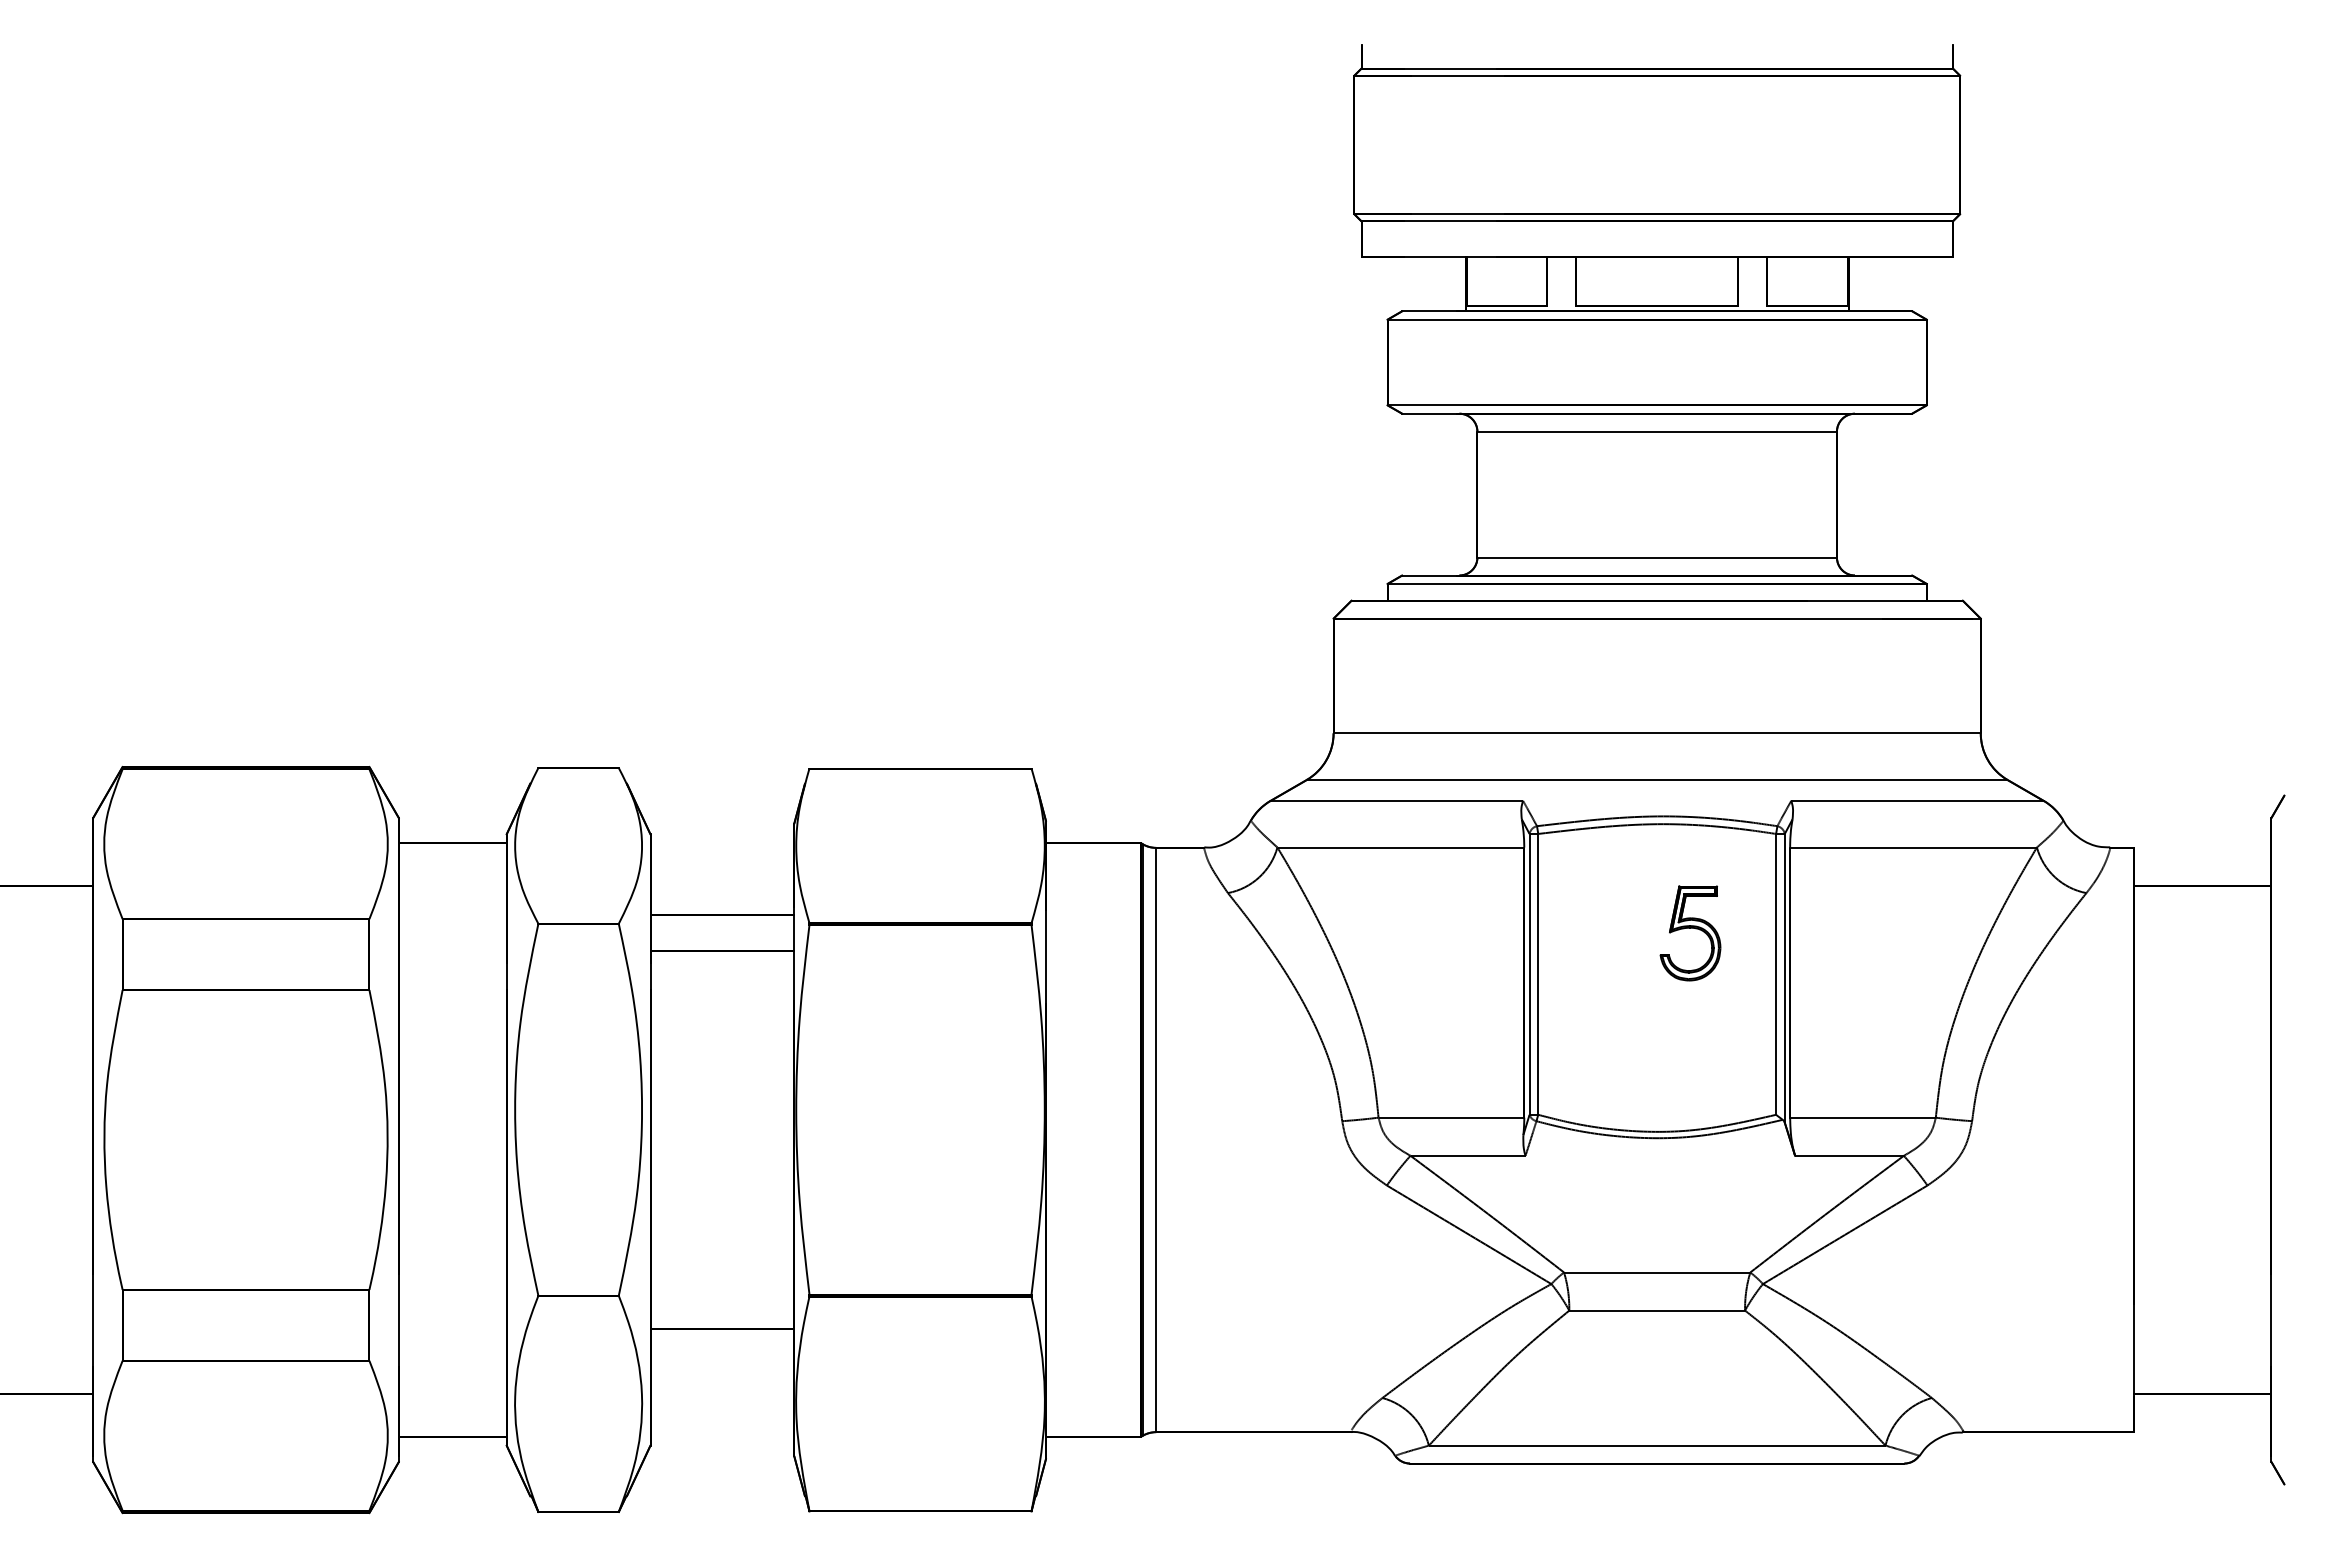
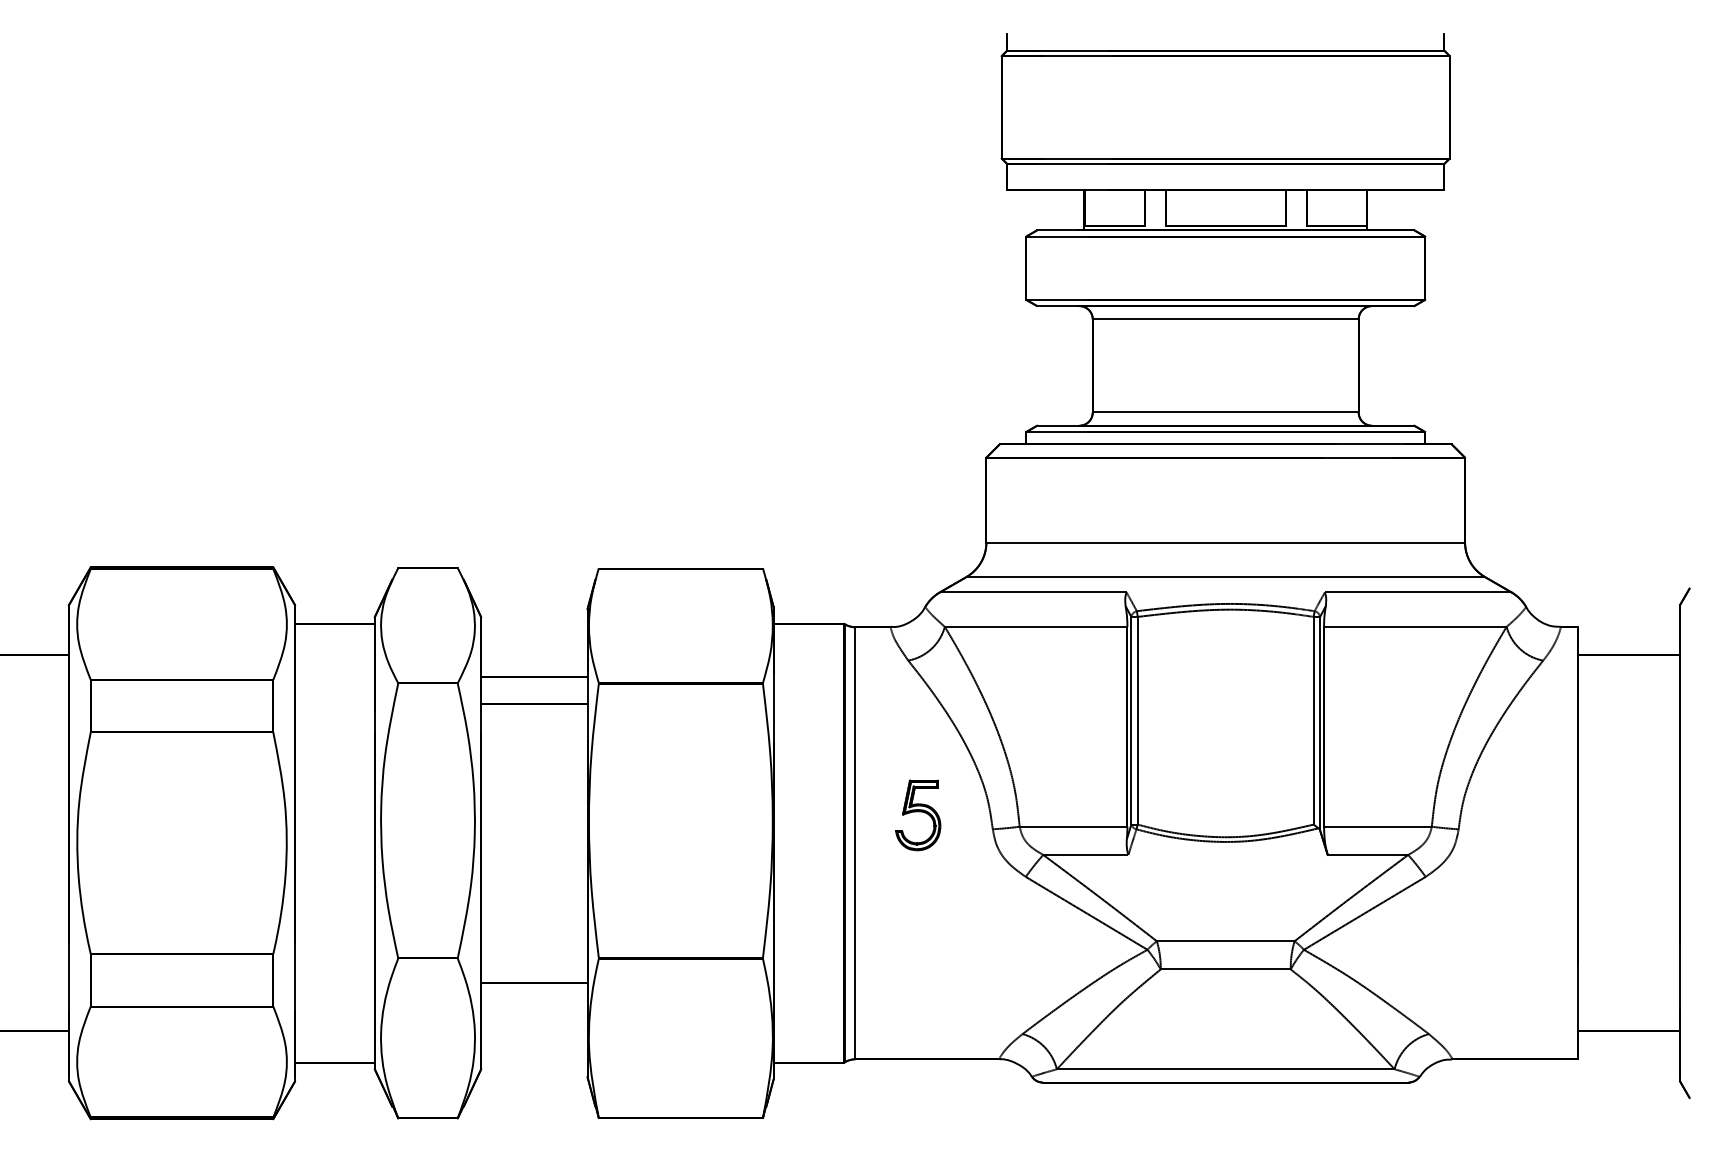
part: (1690, 933) -> (918, 815), moved

